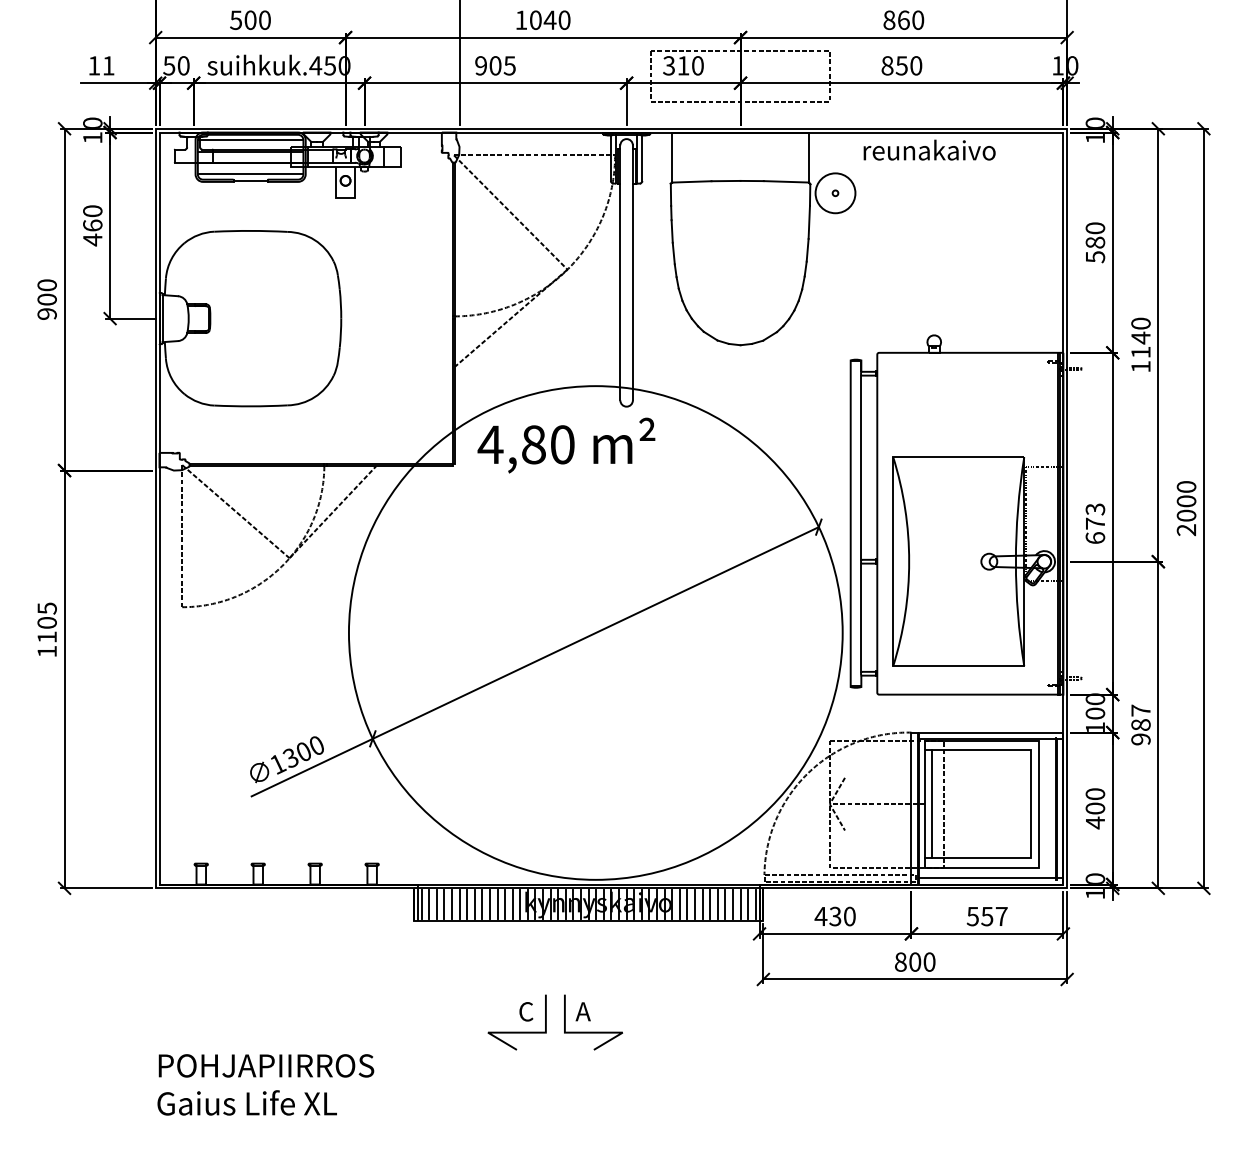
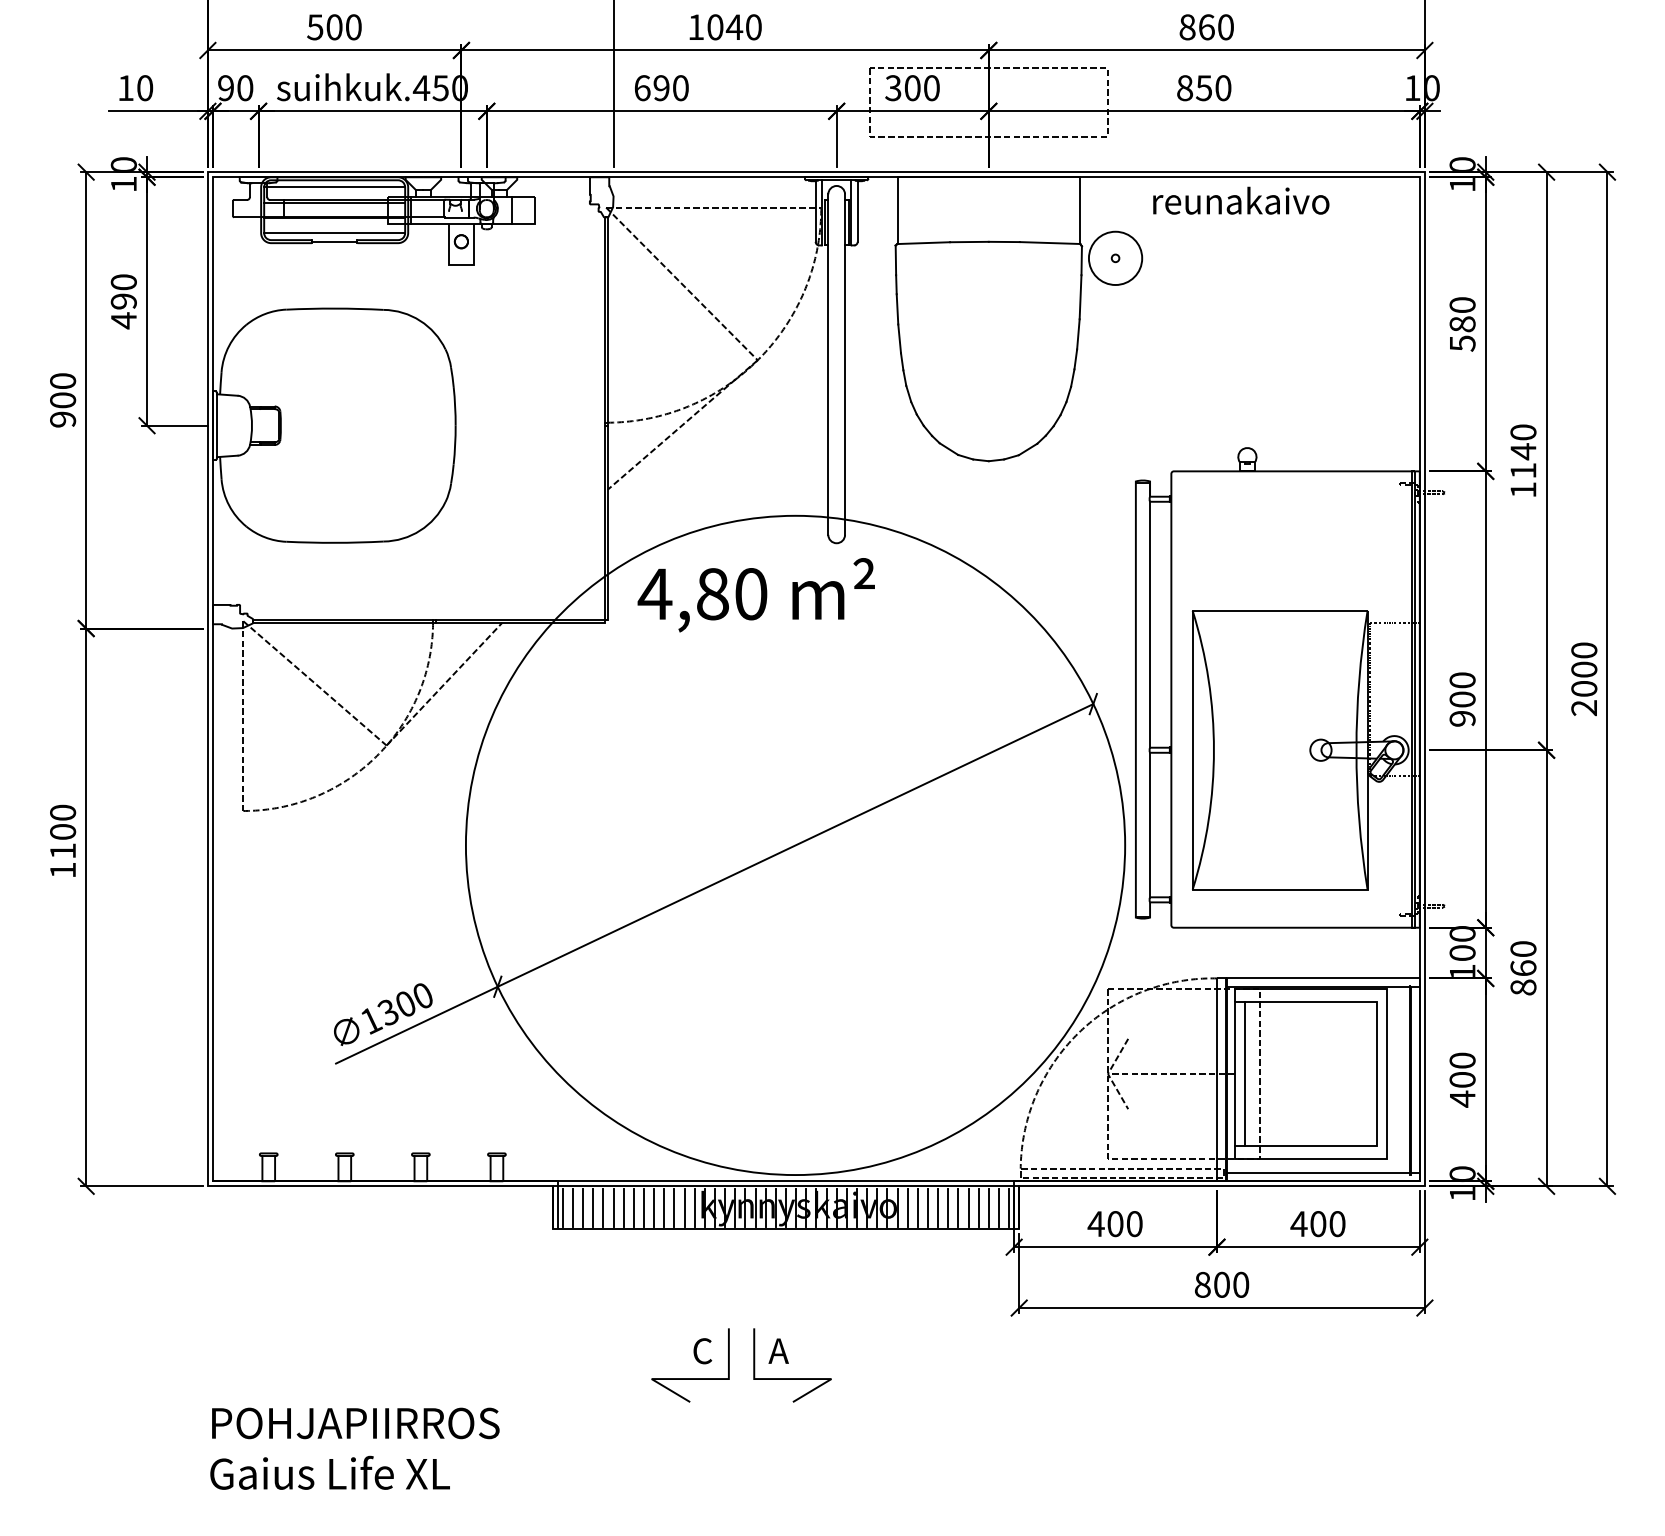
text: (108, 65) -> (144, 87), 11 -> 10
text: (169, 65) -> (226, 87), 50 -> 90
text: (495, 65) -> (661, 87), 905 -> 690
text: (683, 65) -> (912, 87), 310 -> 300
text: (92, 225) -> (123, 301), 460 -> 490
text: (1095, 523) -> (1462, 699), 673 -> 900
text: (46, 608) -> (62, 812), 1105 -> 1100
text: (1140, 724) -> (1522, 967), 987 -> 860
text: (835, 916) -> (1115, 1223), 430 -> 400
text: (986, 916) -> (1317, 1223), 557 -> 400

